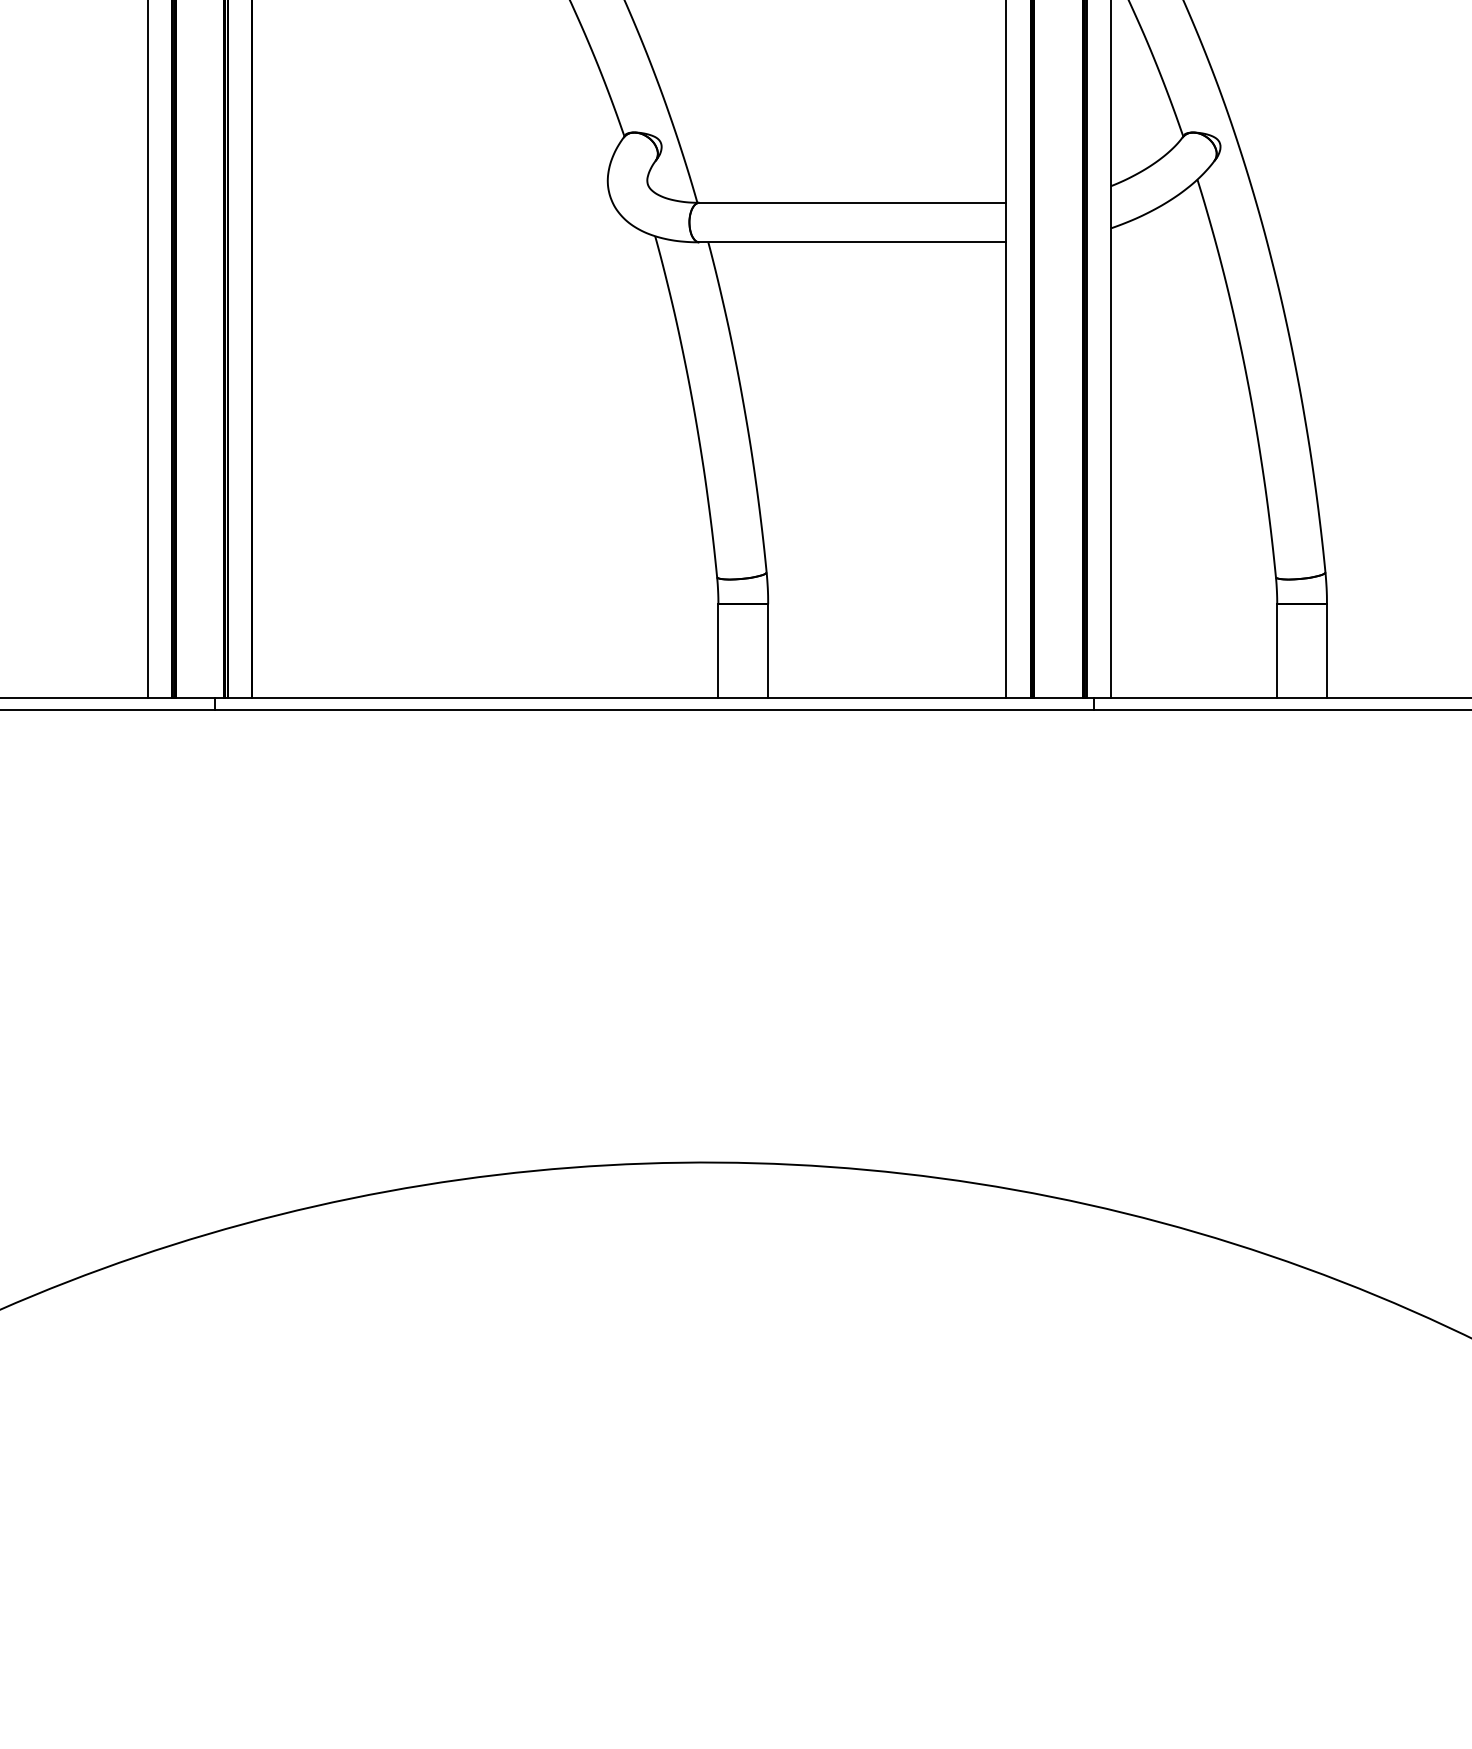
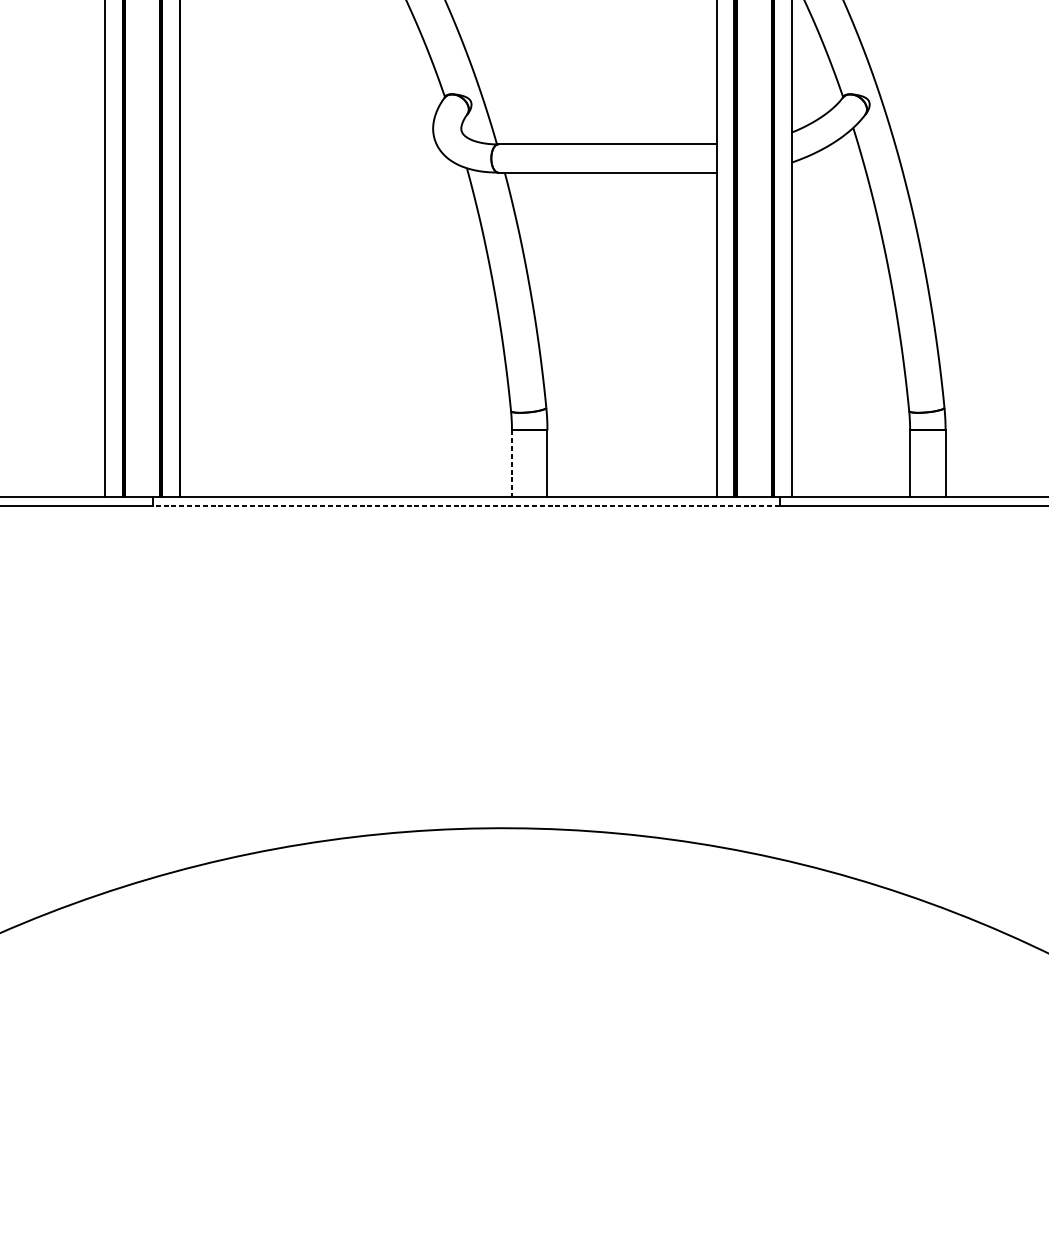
line: (718, 651) -> (512, 464), solid -> dashed
line: (654, 709) -> (466, 505), solid -> dashed

